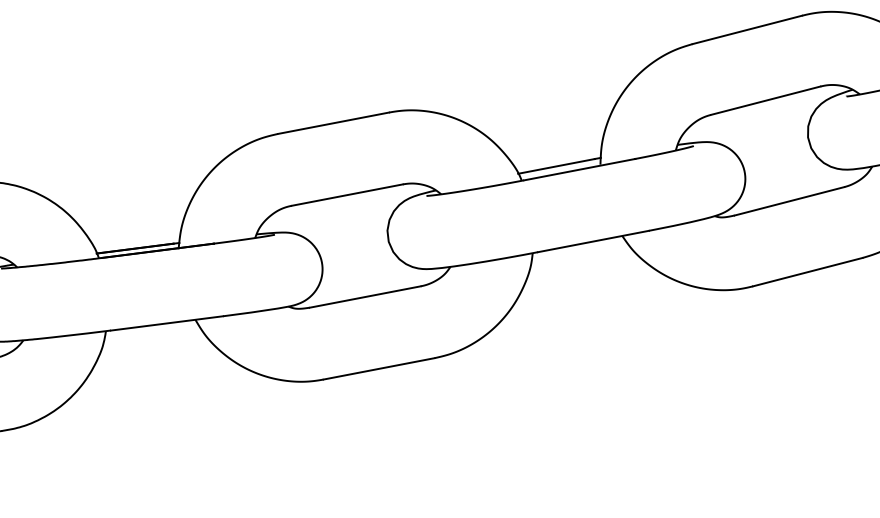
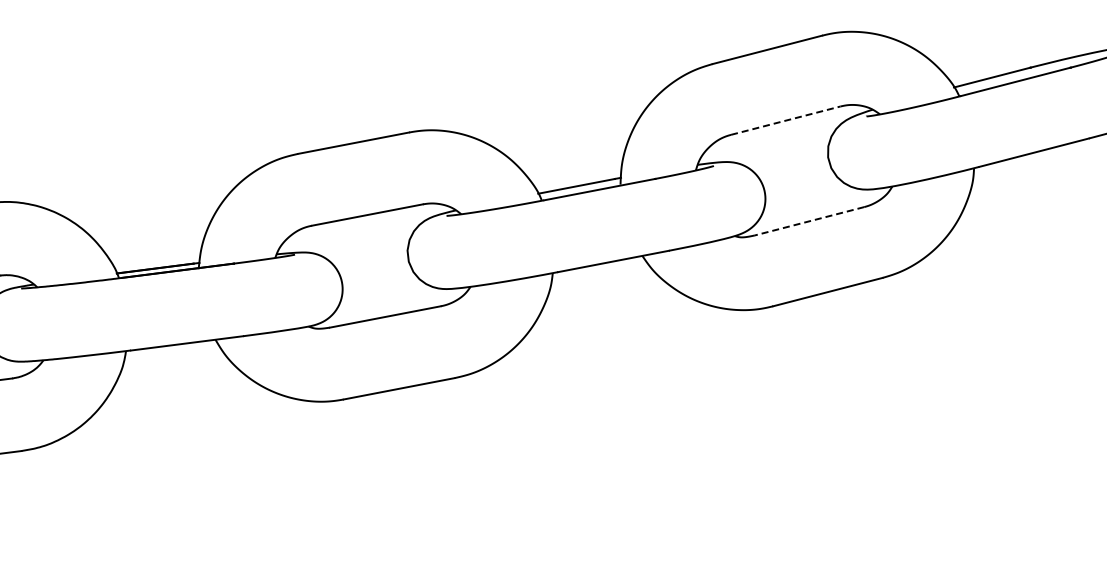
line: (766, 100) -> (786, 120), solid -> dashed
line: (789, 201) -> (809, 221), solid -> dashed

